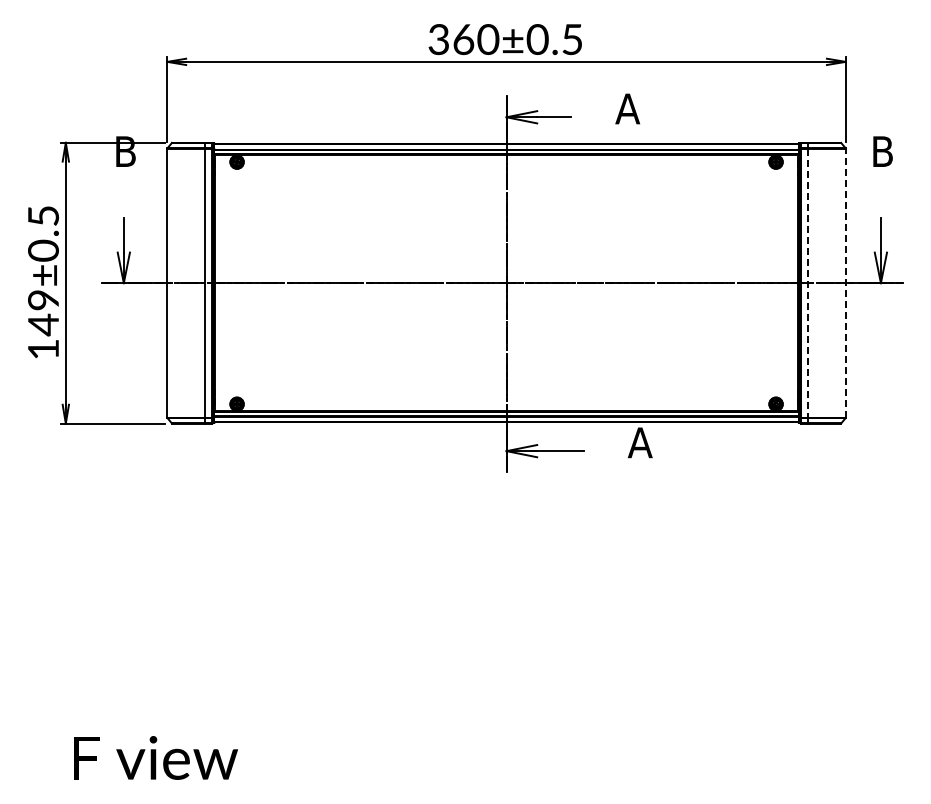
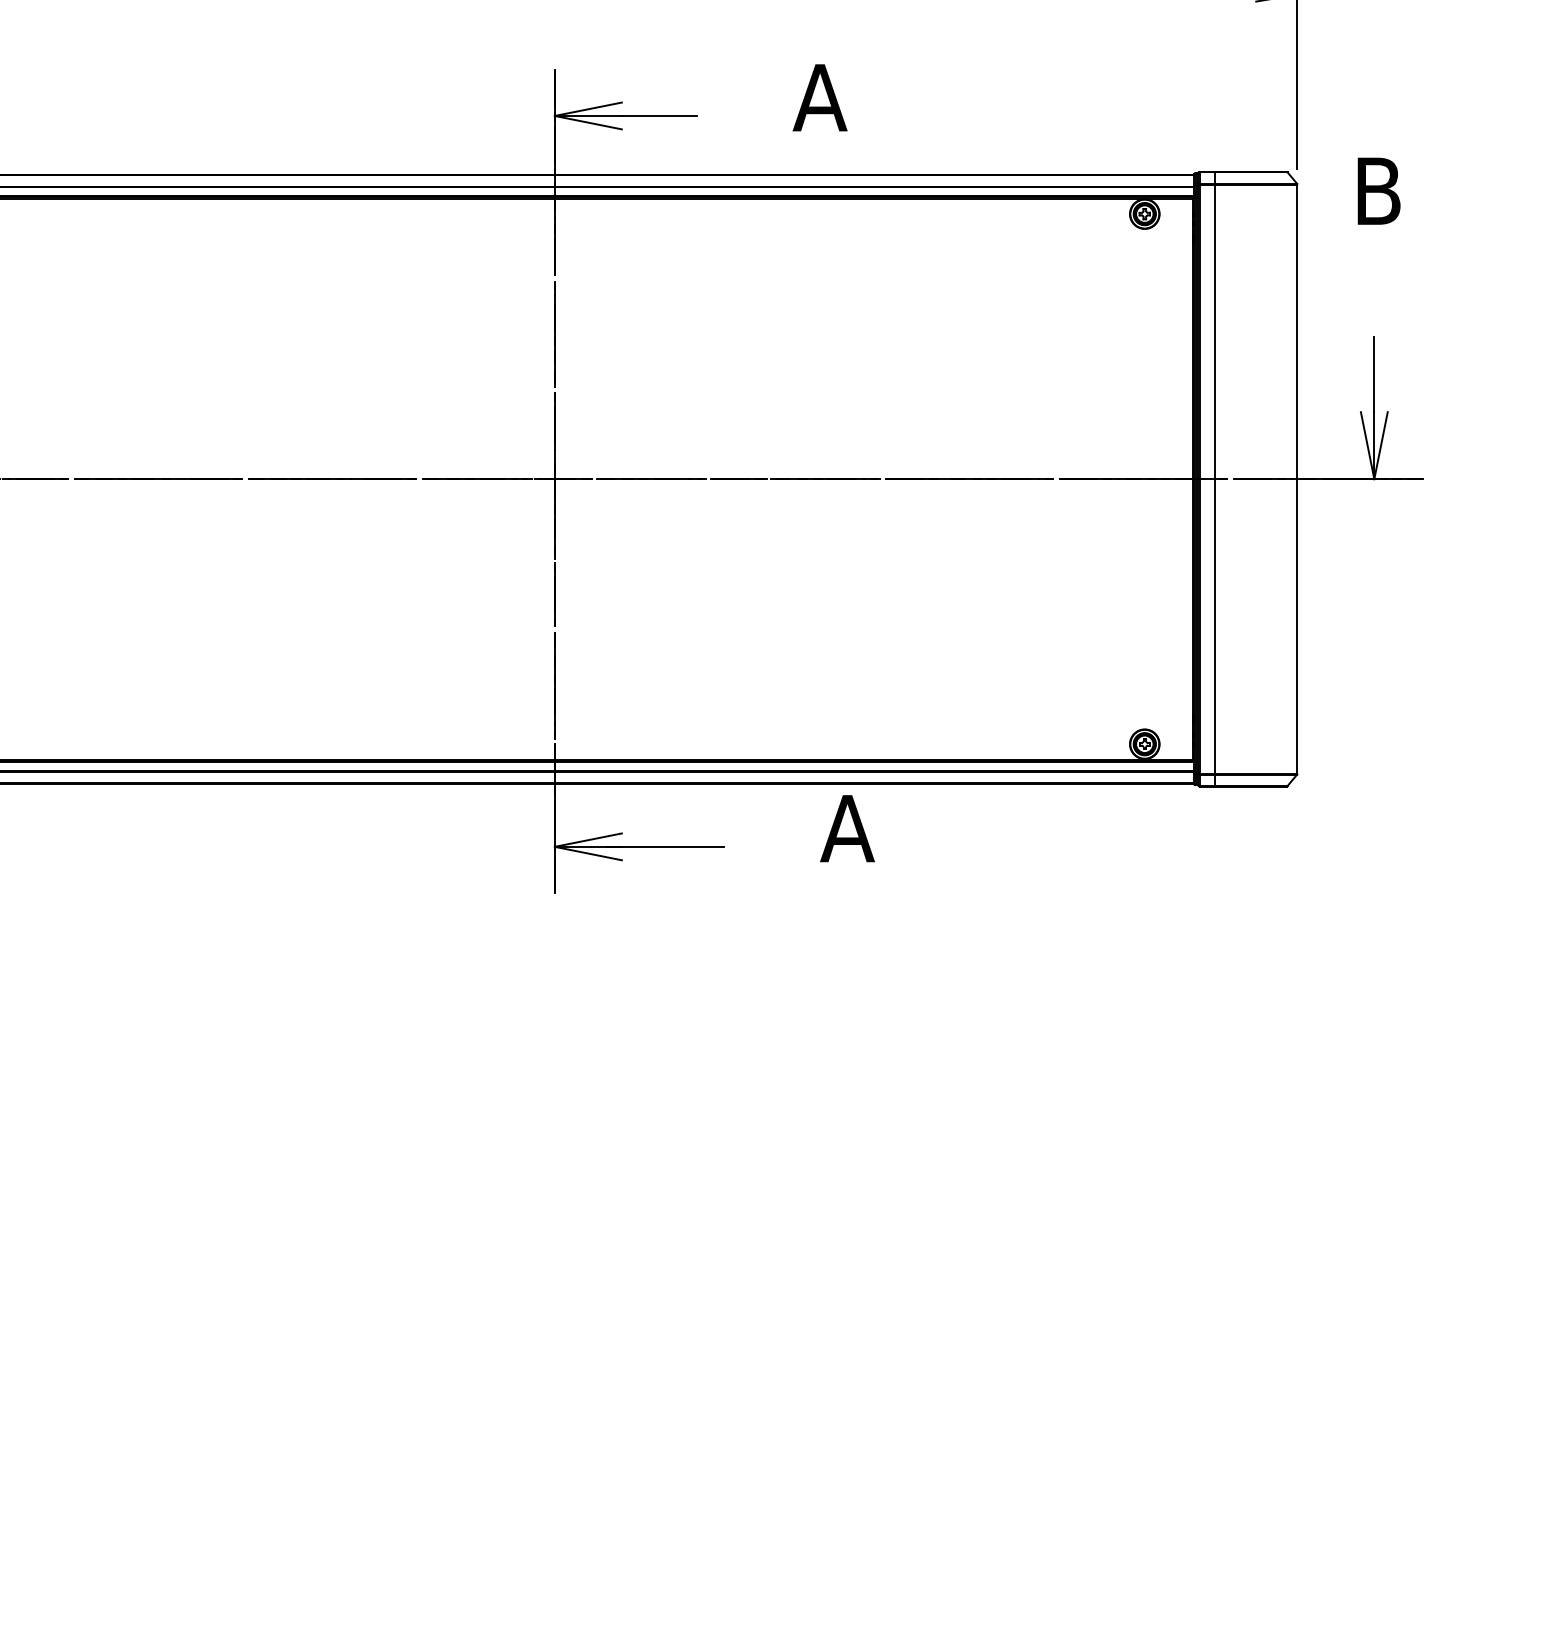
line: (808, 283) -> (1215, 479), dashed -> solid
line: (845, 283) -> (1296, 479), dashed -> solid

